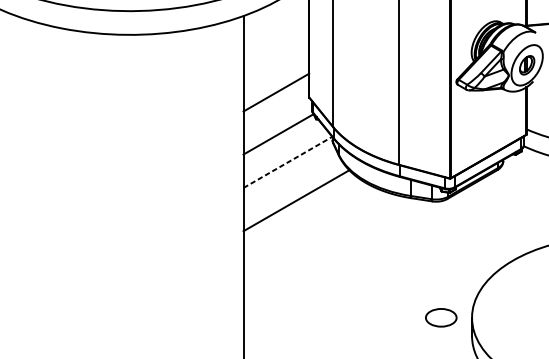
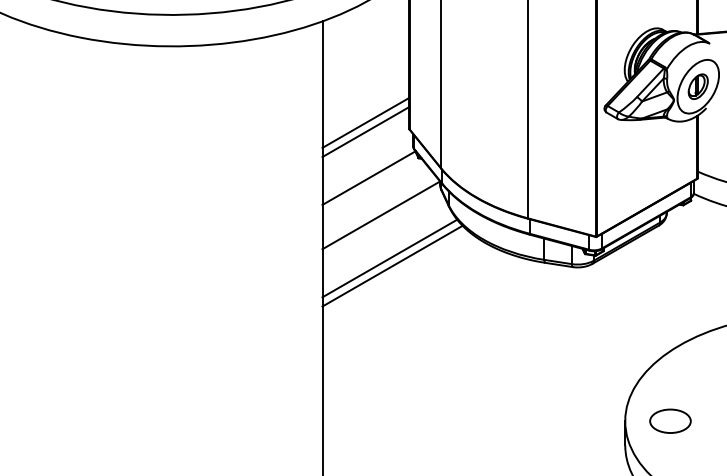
line: (276, 99) -> (365, 131), added
line: (288, 162) -> (381, 215), dashed -> solid
line: (294, 194) -> (389, 258), added
part: (441, 317) -> (670, 420), moved

